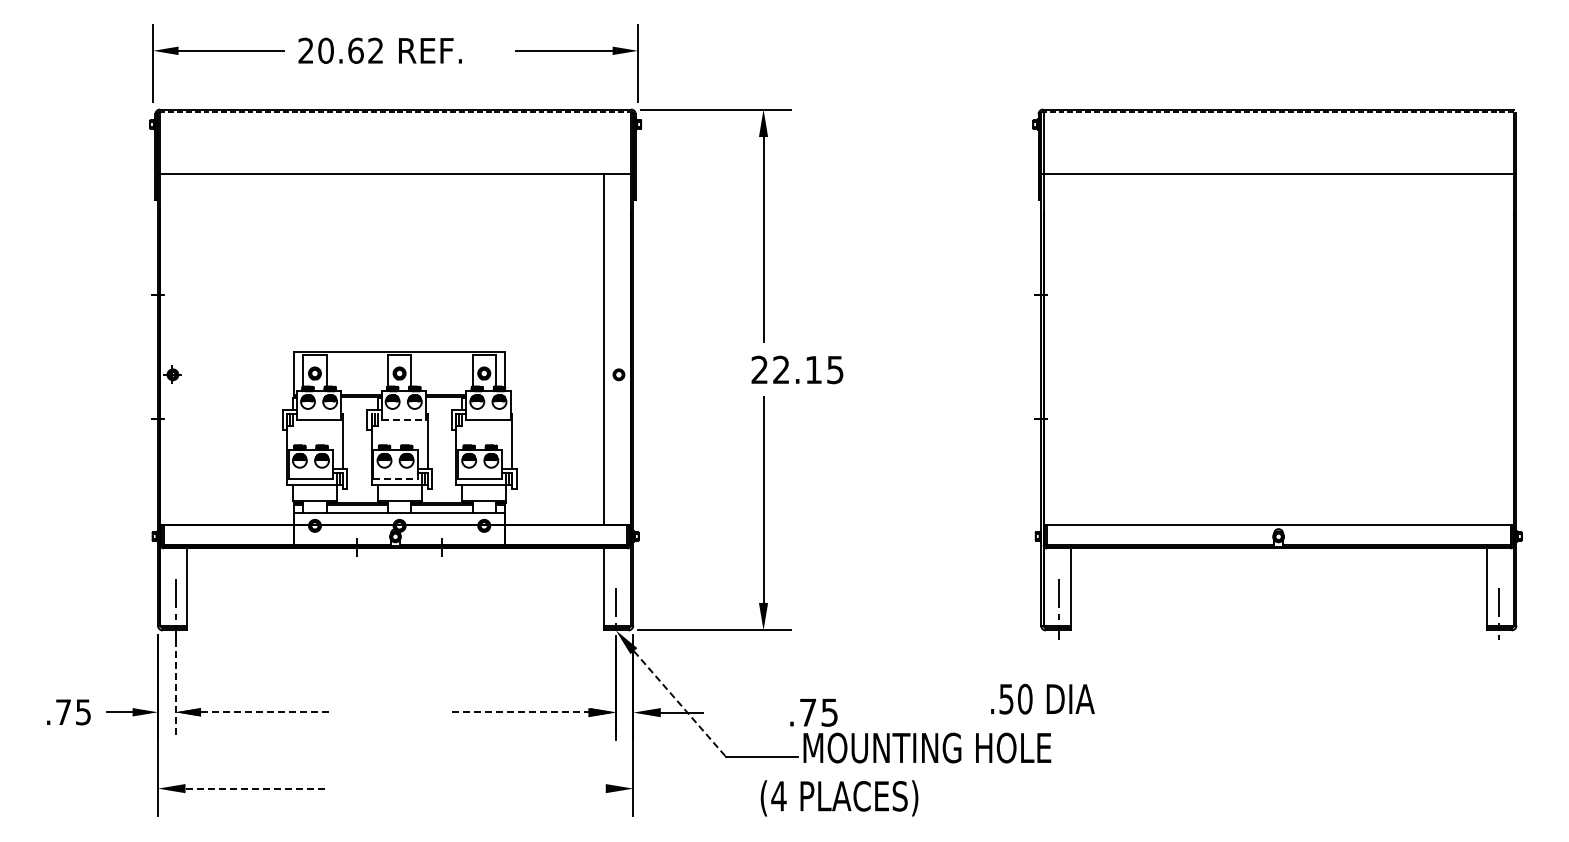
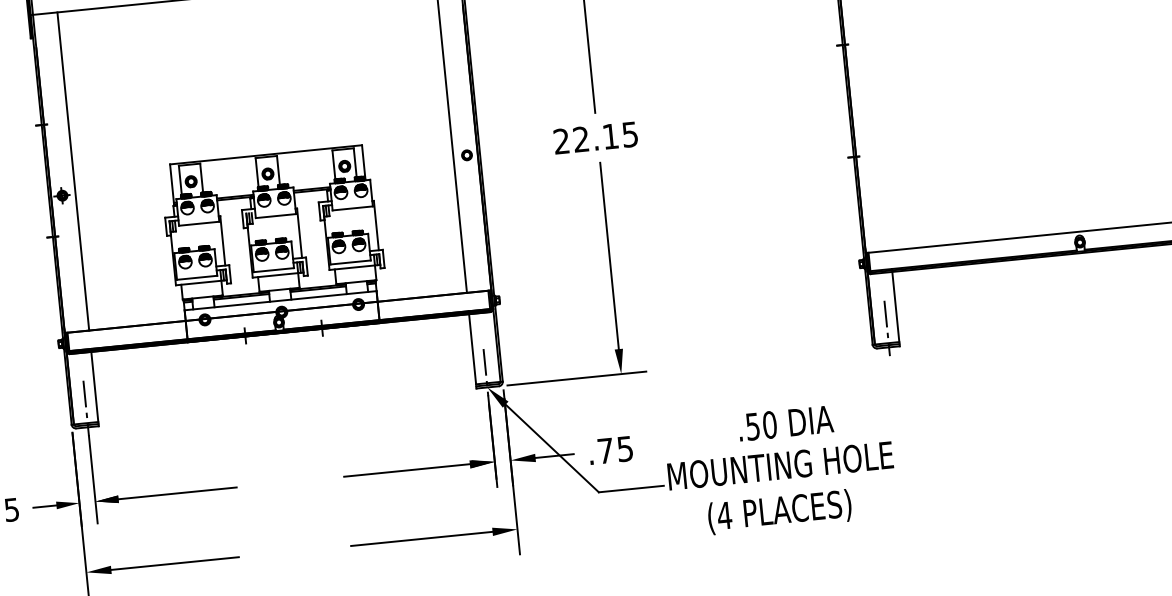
line: (187, 349) -> (73, 171), added
text: (797, 369) -> (595, 137), moved
line: (404, 420) -> (276, 216), dashed -> solid
line: (396, 479) -> (274, 270), dashed -> solid
line: (175, 688) -> (93, 480), dashed -> solid
text: (1042, 698) -> (785, 422), moved
line: (680, 704) -> (552, 448), dashed -> solid
line: (266, 712) -> (177, 493), dashed -> solid
line: (519, 712) -> (407, 470), dashed -> solid
text: (813, 712) -> (610, 450), moved
line: (256, 788) -> (175, 563), dashed -> solid
line: (527, 788) -> (421, 538), added
text: (839, 798) -> (779, 512), moved

